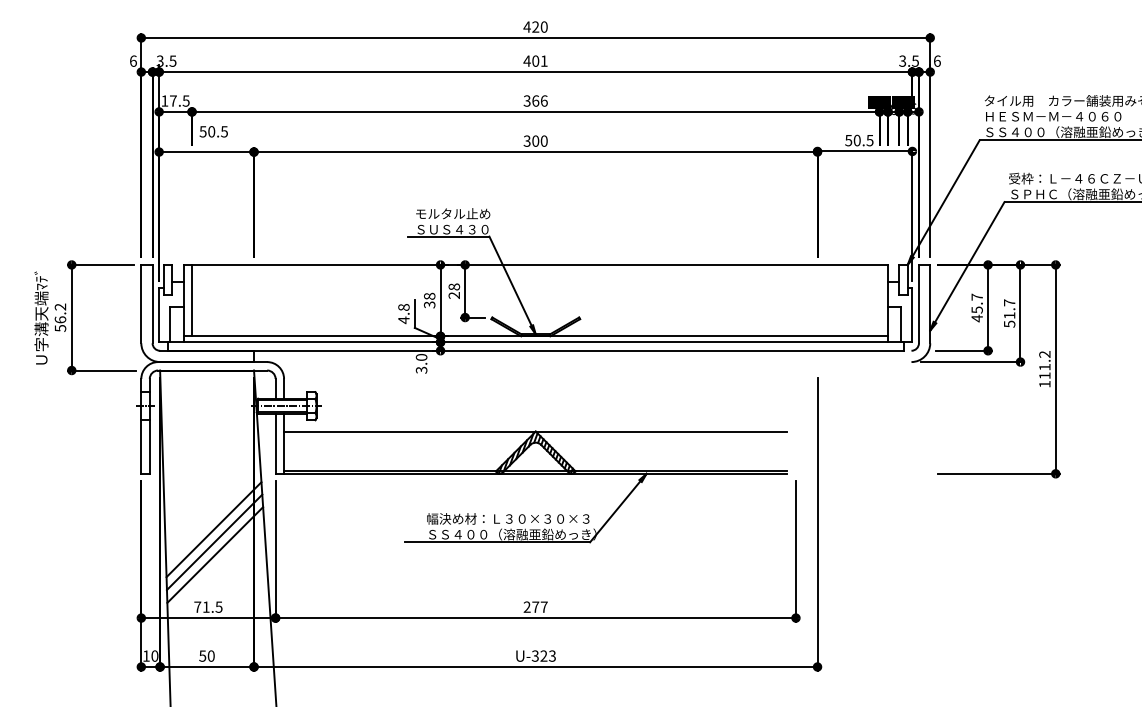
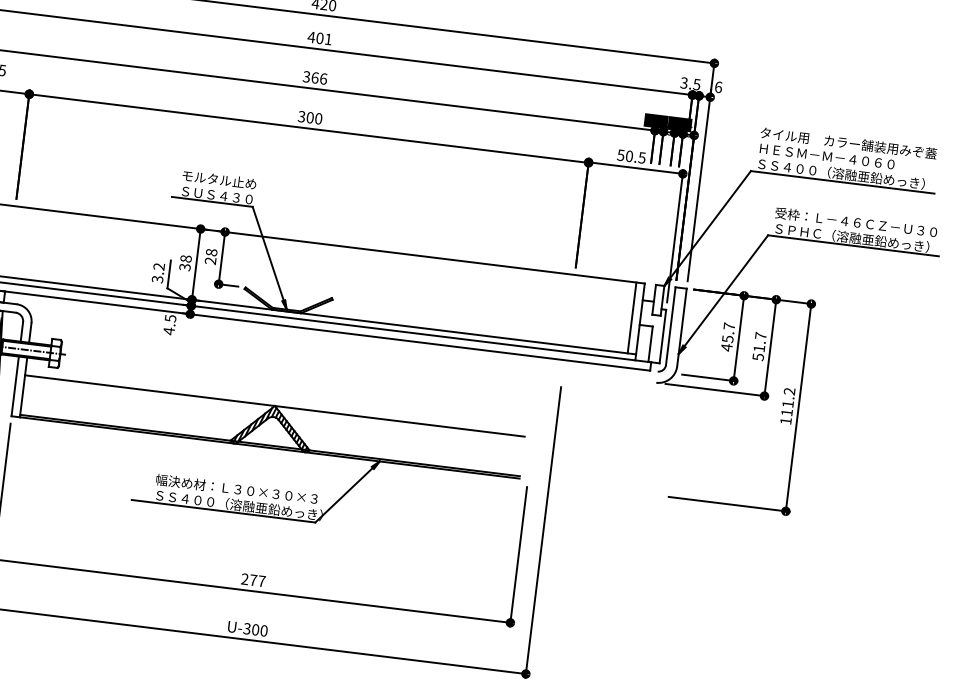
line: (879, 300) -> (632, 317), added
text: (403, 314) -> (157, 273), 4.8 -> 3.2
text: (421, 364) -> (169, 325), 3.0 -> 4.5
text: (547, 655) -> (259, 629), U-323 -> U-300

